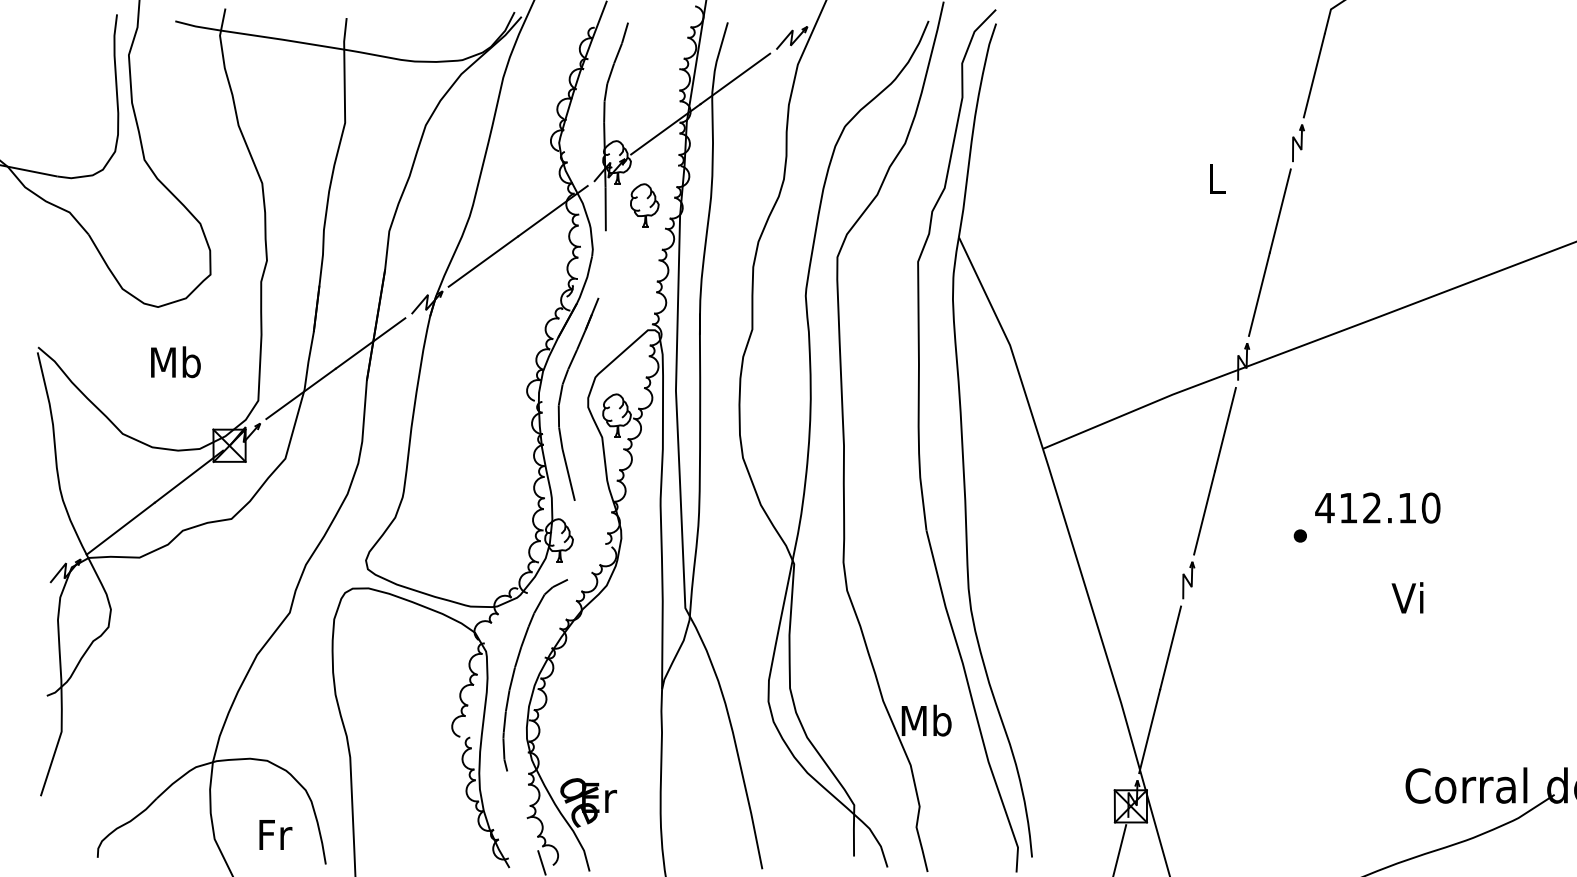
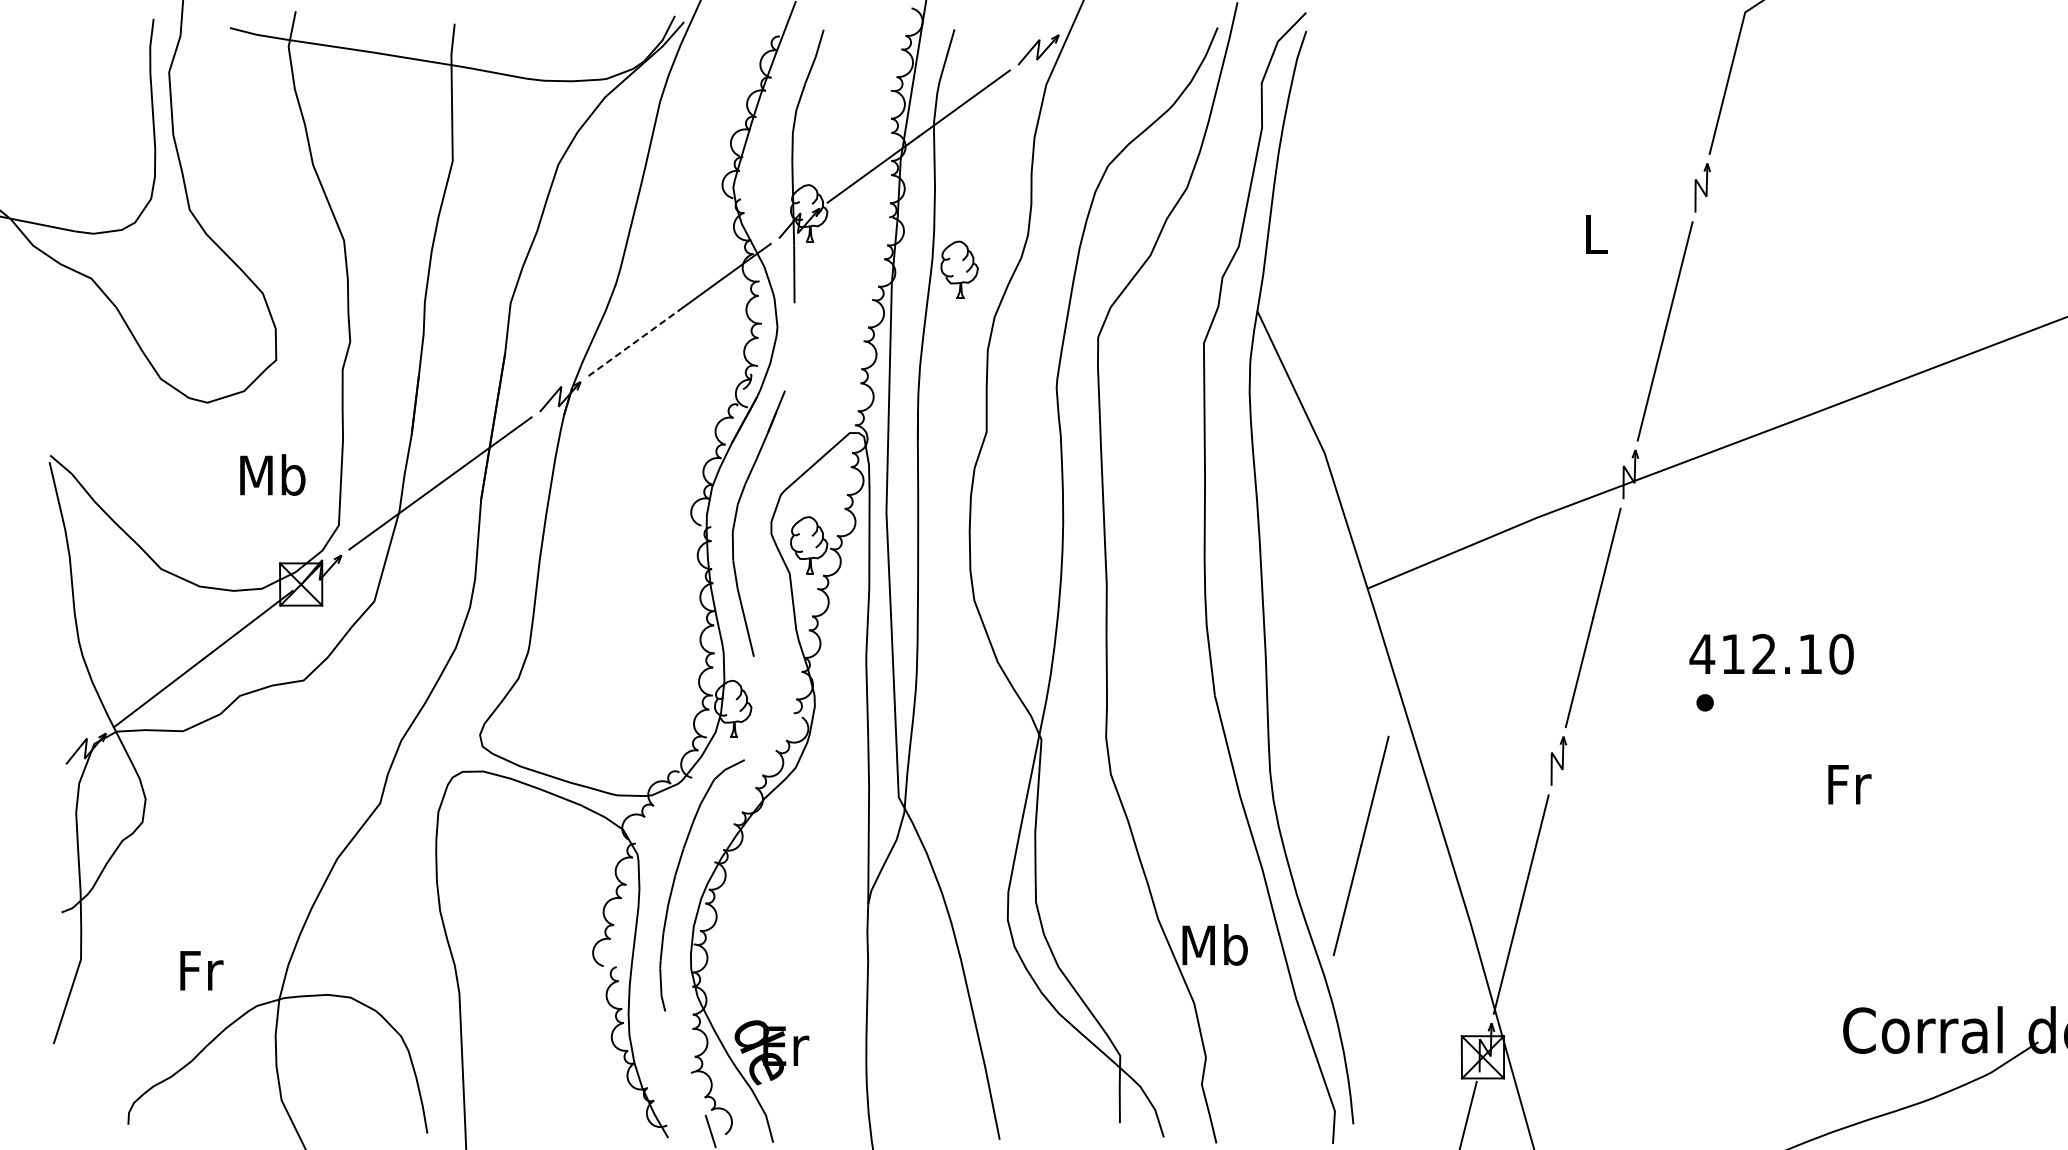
part: (644, 205) -> (959, 269), moved
line: (483, 261) -> (634, 342), solid -> dashed
text: (175, 361) -> (272, 474), moved
text: (1377, 508) -> (1771, 654), moved
text: (1408, 597) -> (1847, 783), Vi -> Fr
line: (1037, 644) -> (1360, 845), added
text: (275, 834) -> (201, 970), moved

